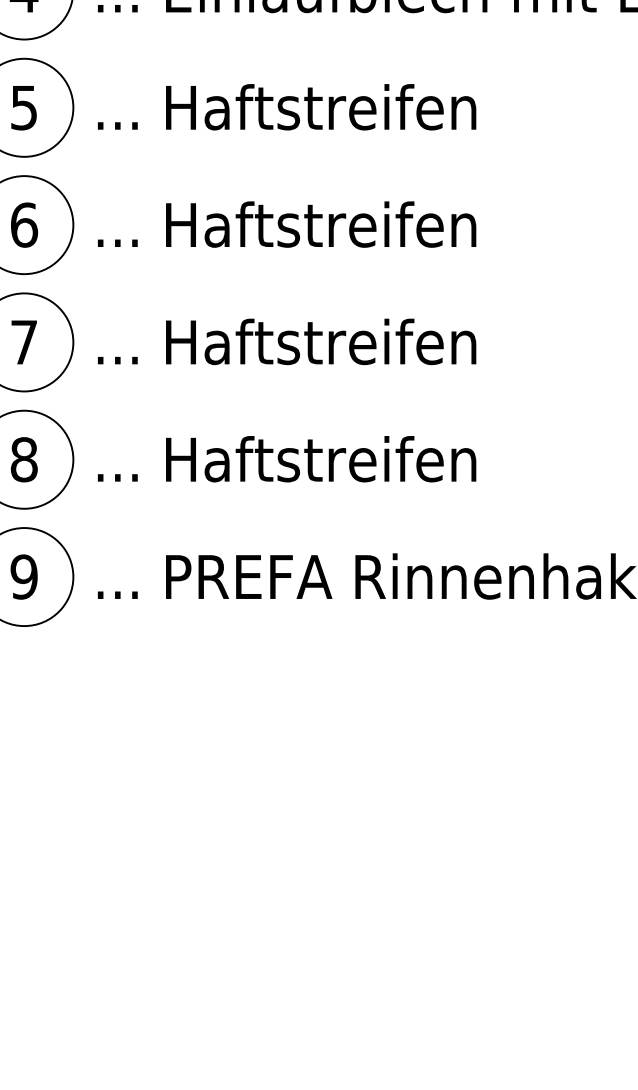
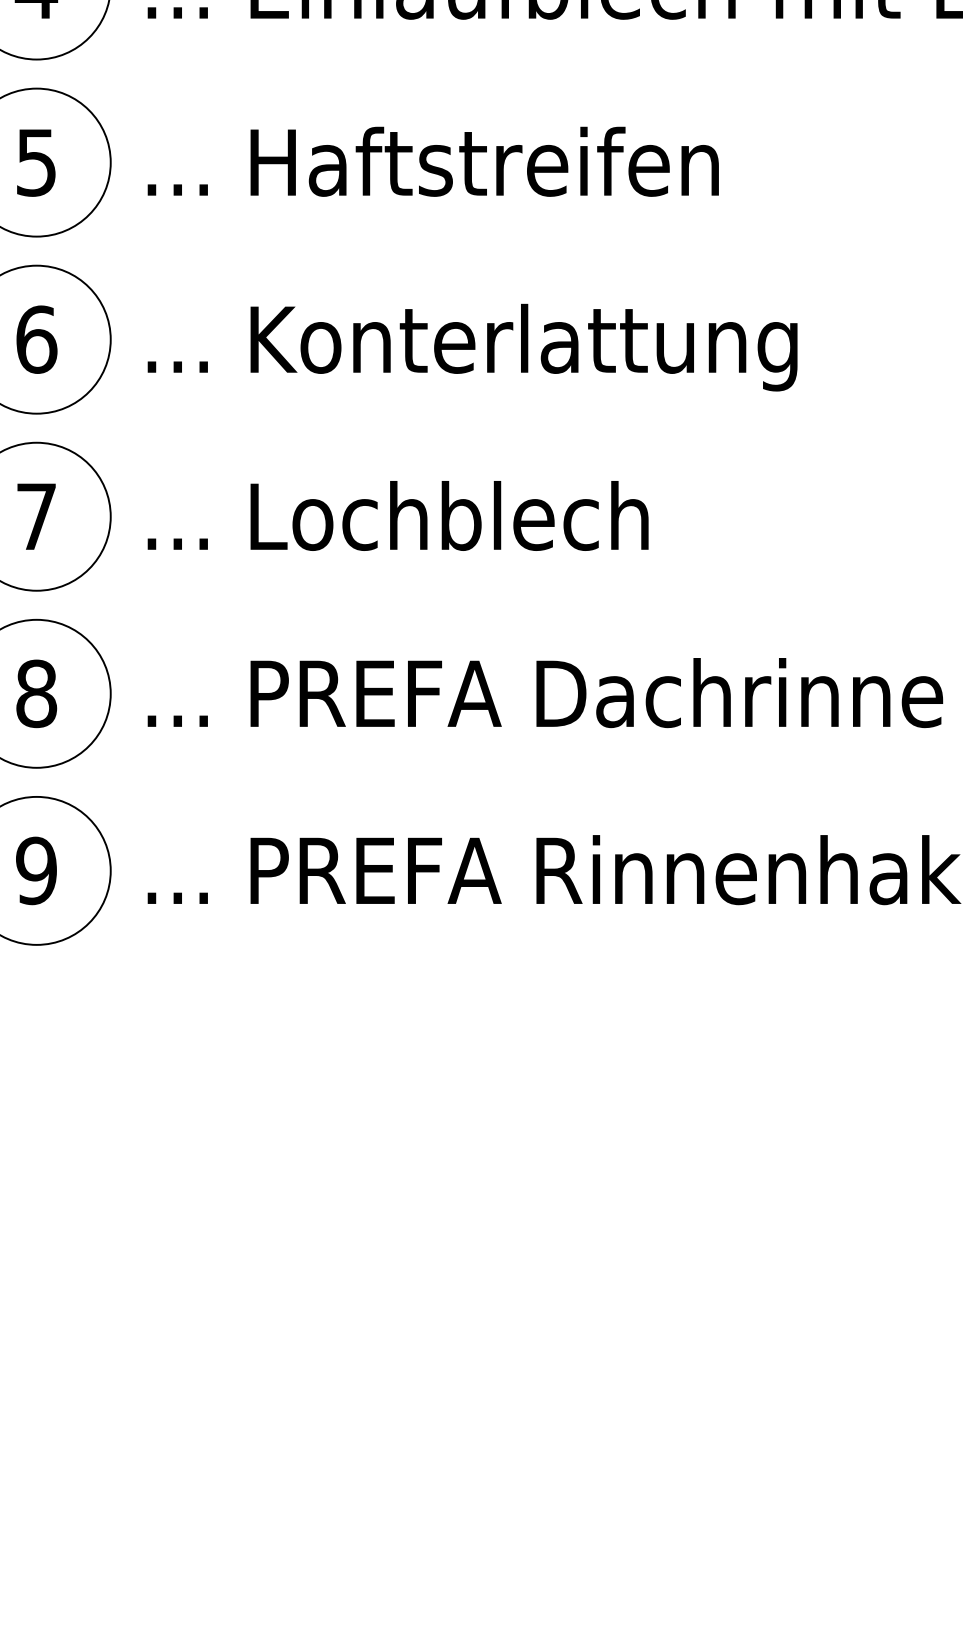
text: (349, 230) -> (527, 347), ... Haftstreifen -> ... Konterlattung
text: (323, 341) -> (488, 515), ... Haftstreifen -> ... Lochblech
text: (397, 459) -> (599, 693), ... Haftstreifen -> ... PREFA Dachrinne

